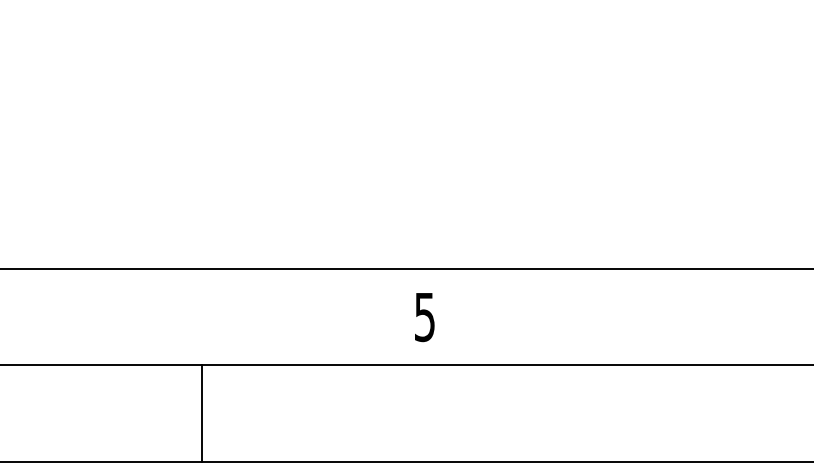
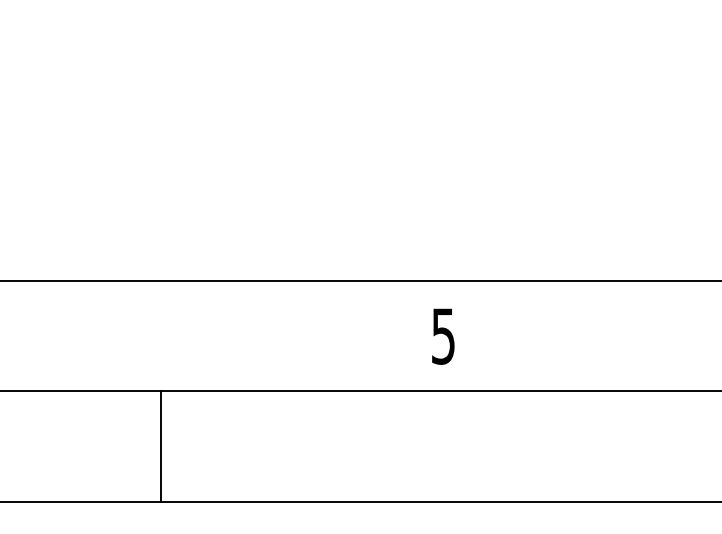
line: (202, 413) -> (161, 446), moved

